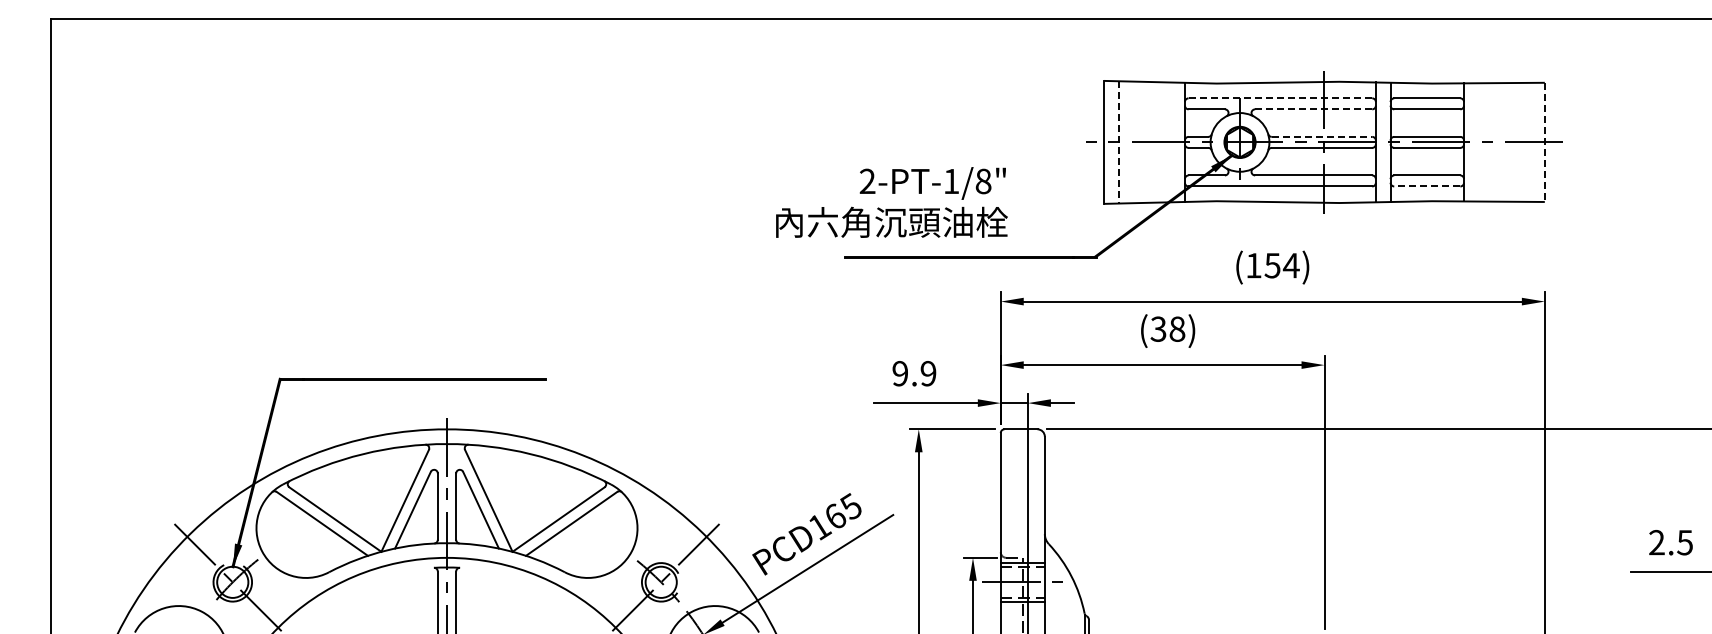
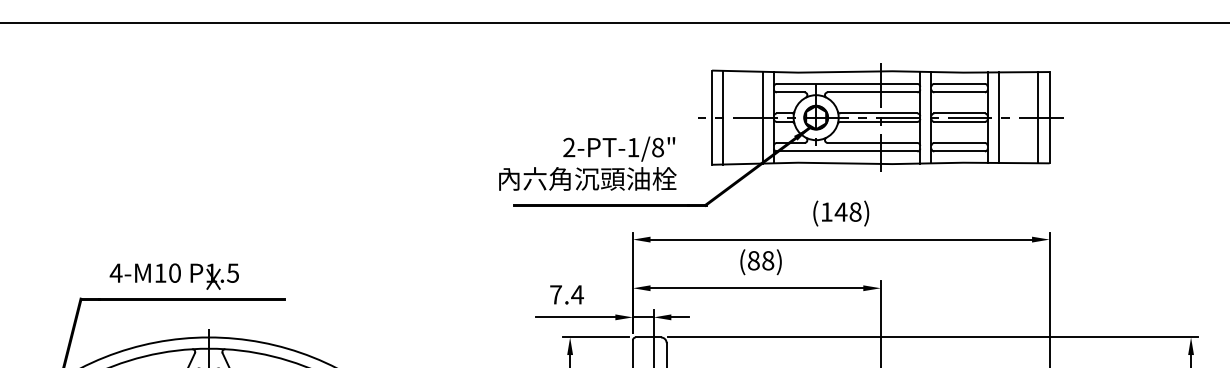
line: (1280, 98) -> (847, 84), dashed -> solid
line: (1313, 109) -> (872, 92), dashed -> solid
line: (1322, 136) -> (879, 113), dashed -> solid
line: (1530, 141) -> (1038, 116), added
line: (1118, 142) -> (723, 117), dashed -> solid
line: (1170, 142) -> (762, 117), added
line: (1478, 142) -> (998, 117), added
line: (1544, 142) -> (1049, 117), dashed -> solid
line: (1426, 186) -> (958, 151), dashed -> solid
text: (891, 202) -> (587, 163), moved
text: (1281, 265) -> (847, 211), (154) -> (148)
text: (1158, 328) -> (753, 260), (38) -> (88)
part: (401, 349) -> (173, 276), added
text: (914, 373) -> (566, 294), 9.9 -> 7.4

